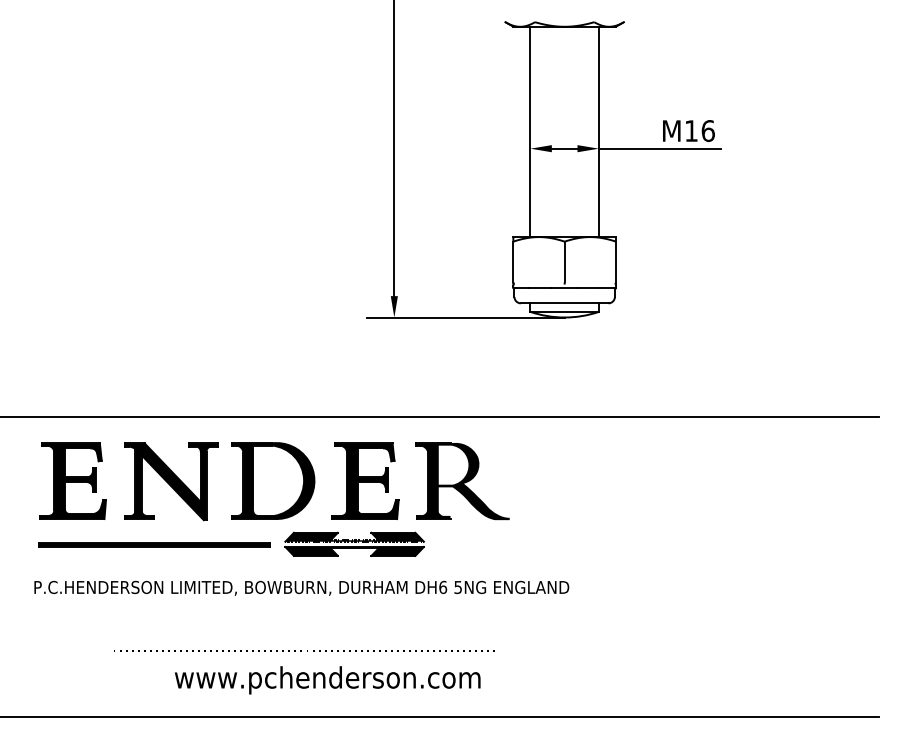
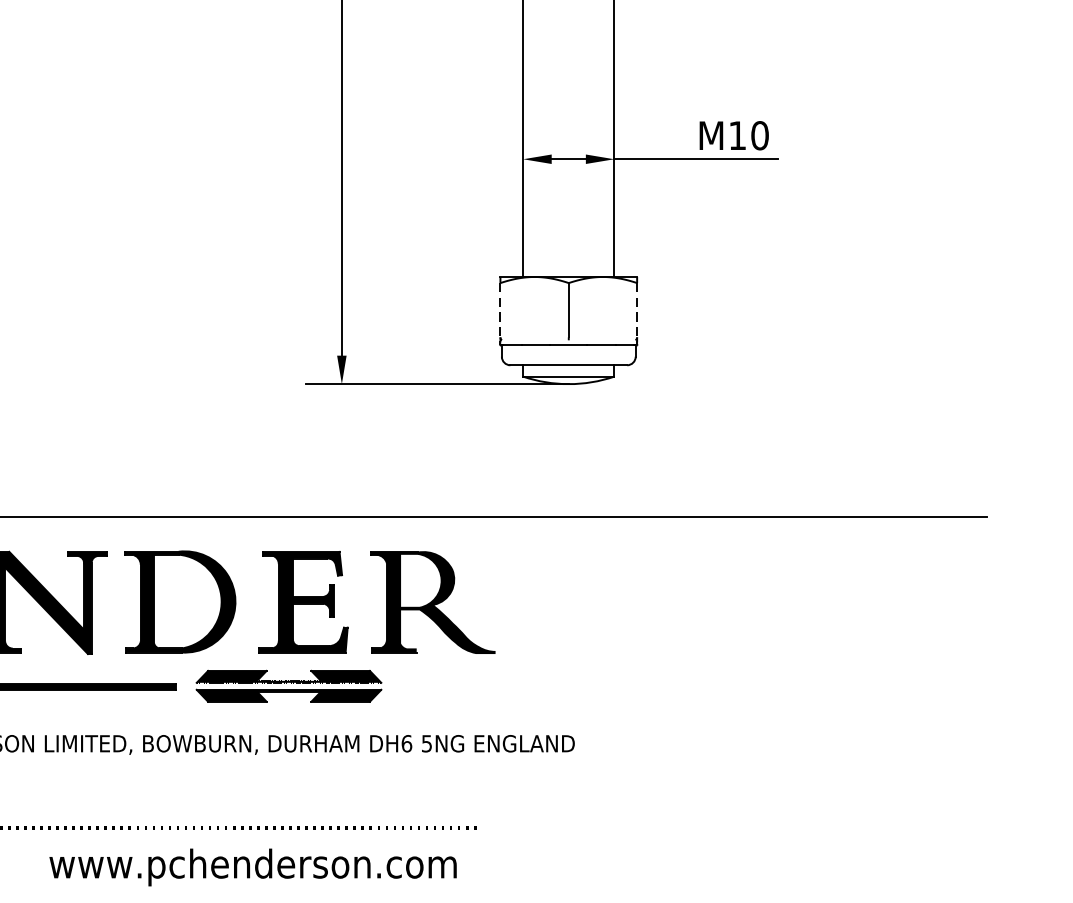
text: (707, 130) -> (759, 135), 16 -> 10
line: (513, 262) -> (500, 310), solid -> dashed
line: (615, 262) -> (636, 310), solid -> dashed

